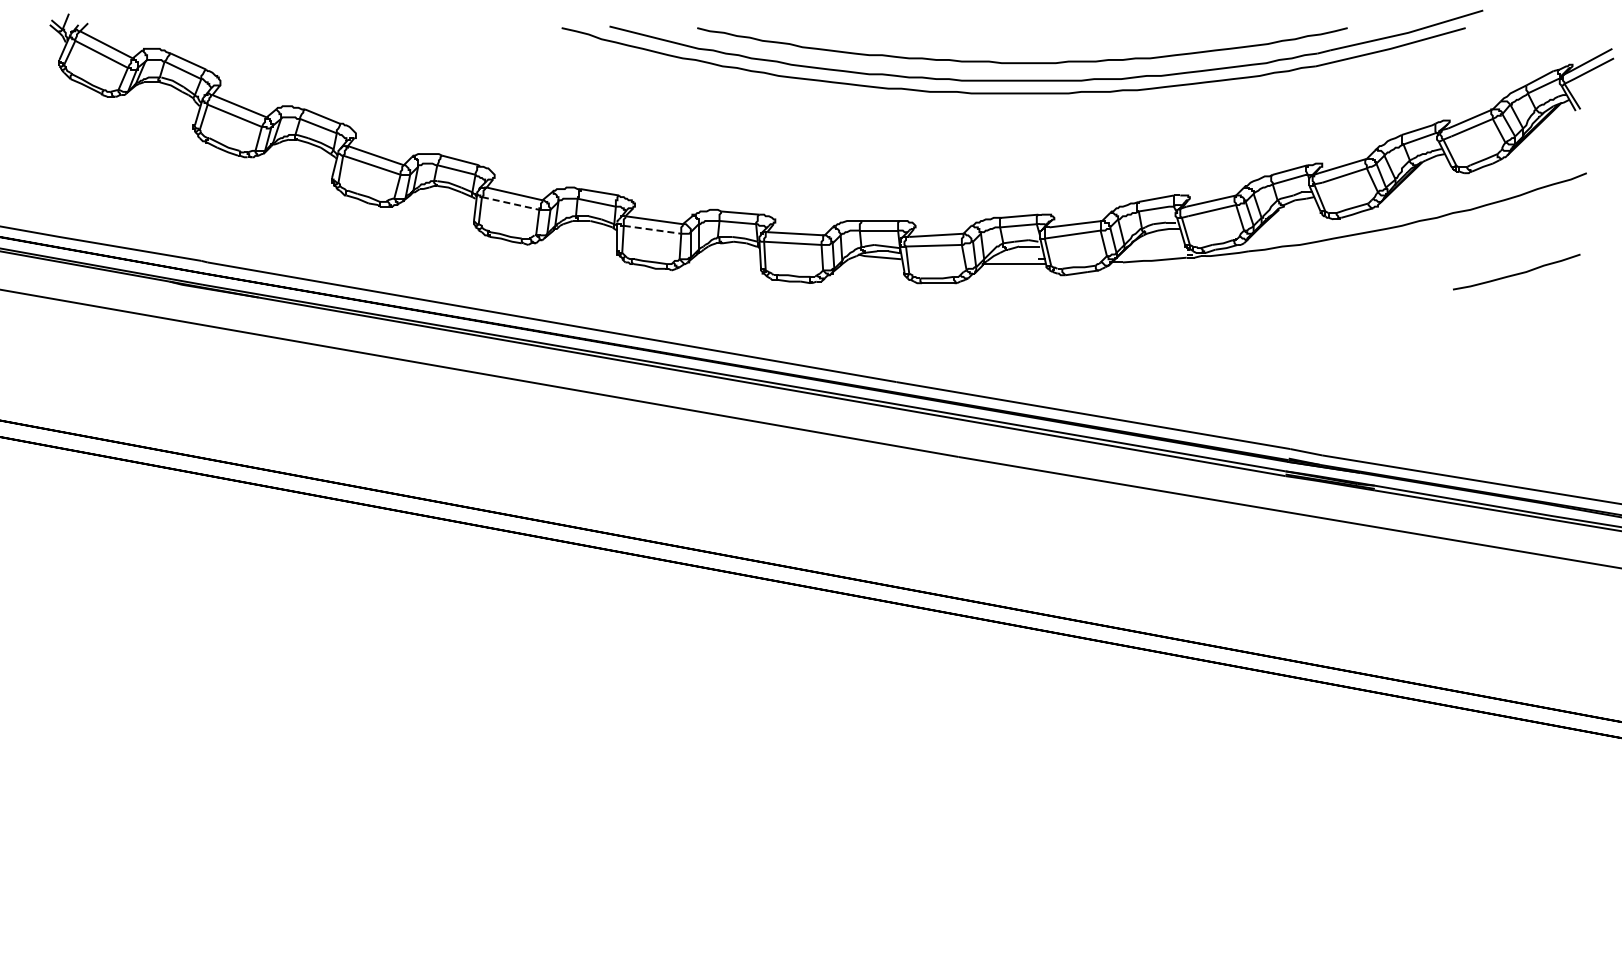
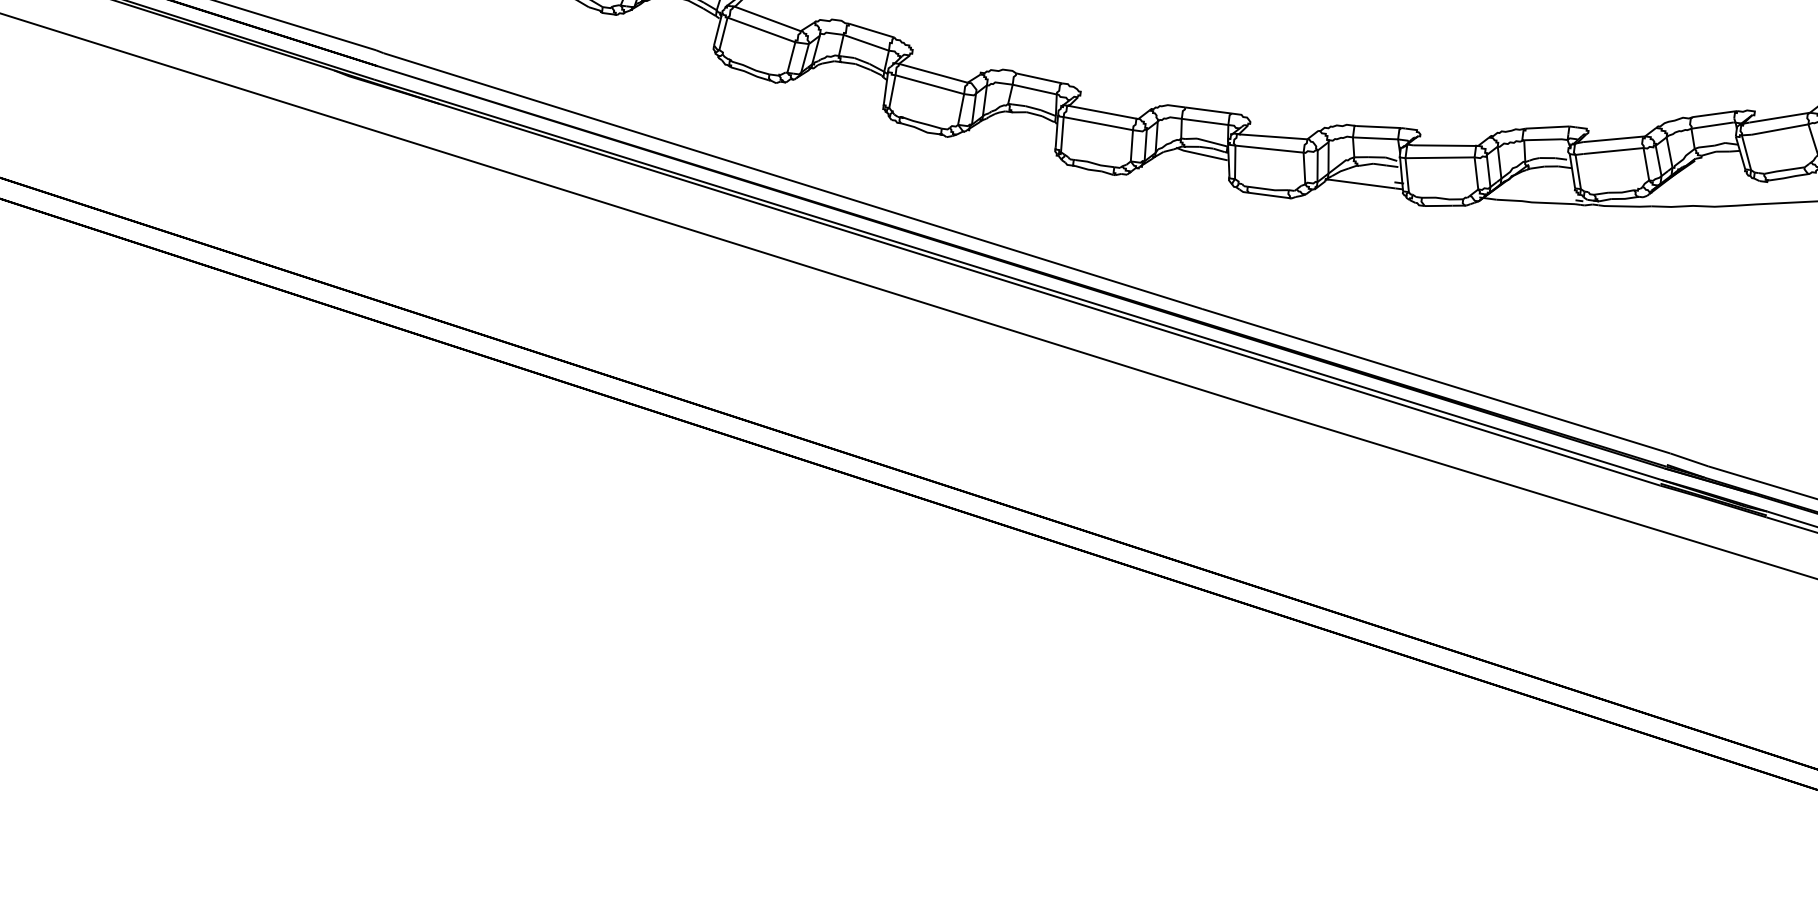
line: (511, 203) -> (762, 30), dashed -> solid
line: (652, 229) -> (929, 84), dashed -> solid

